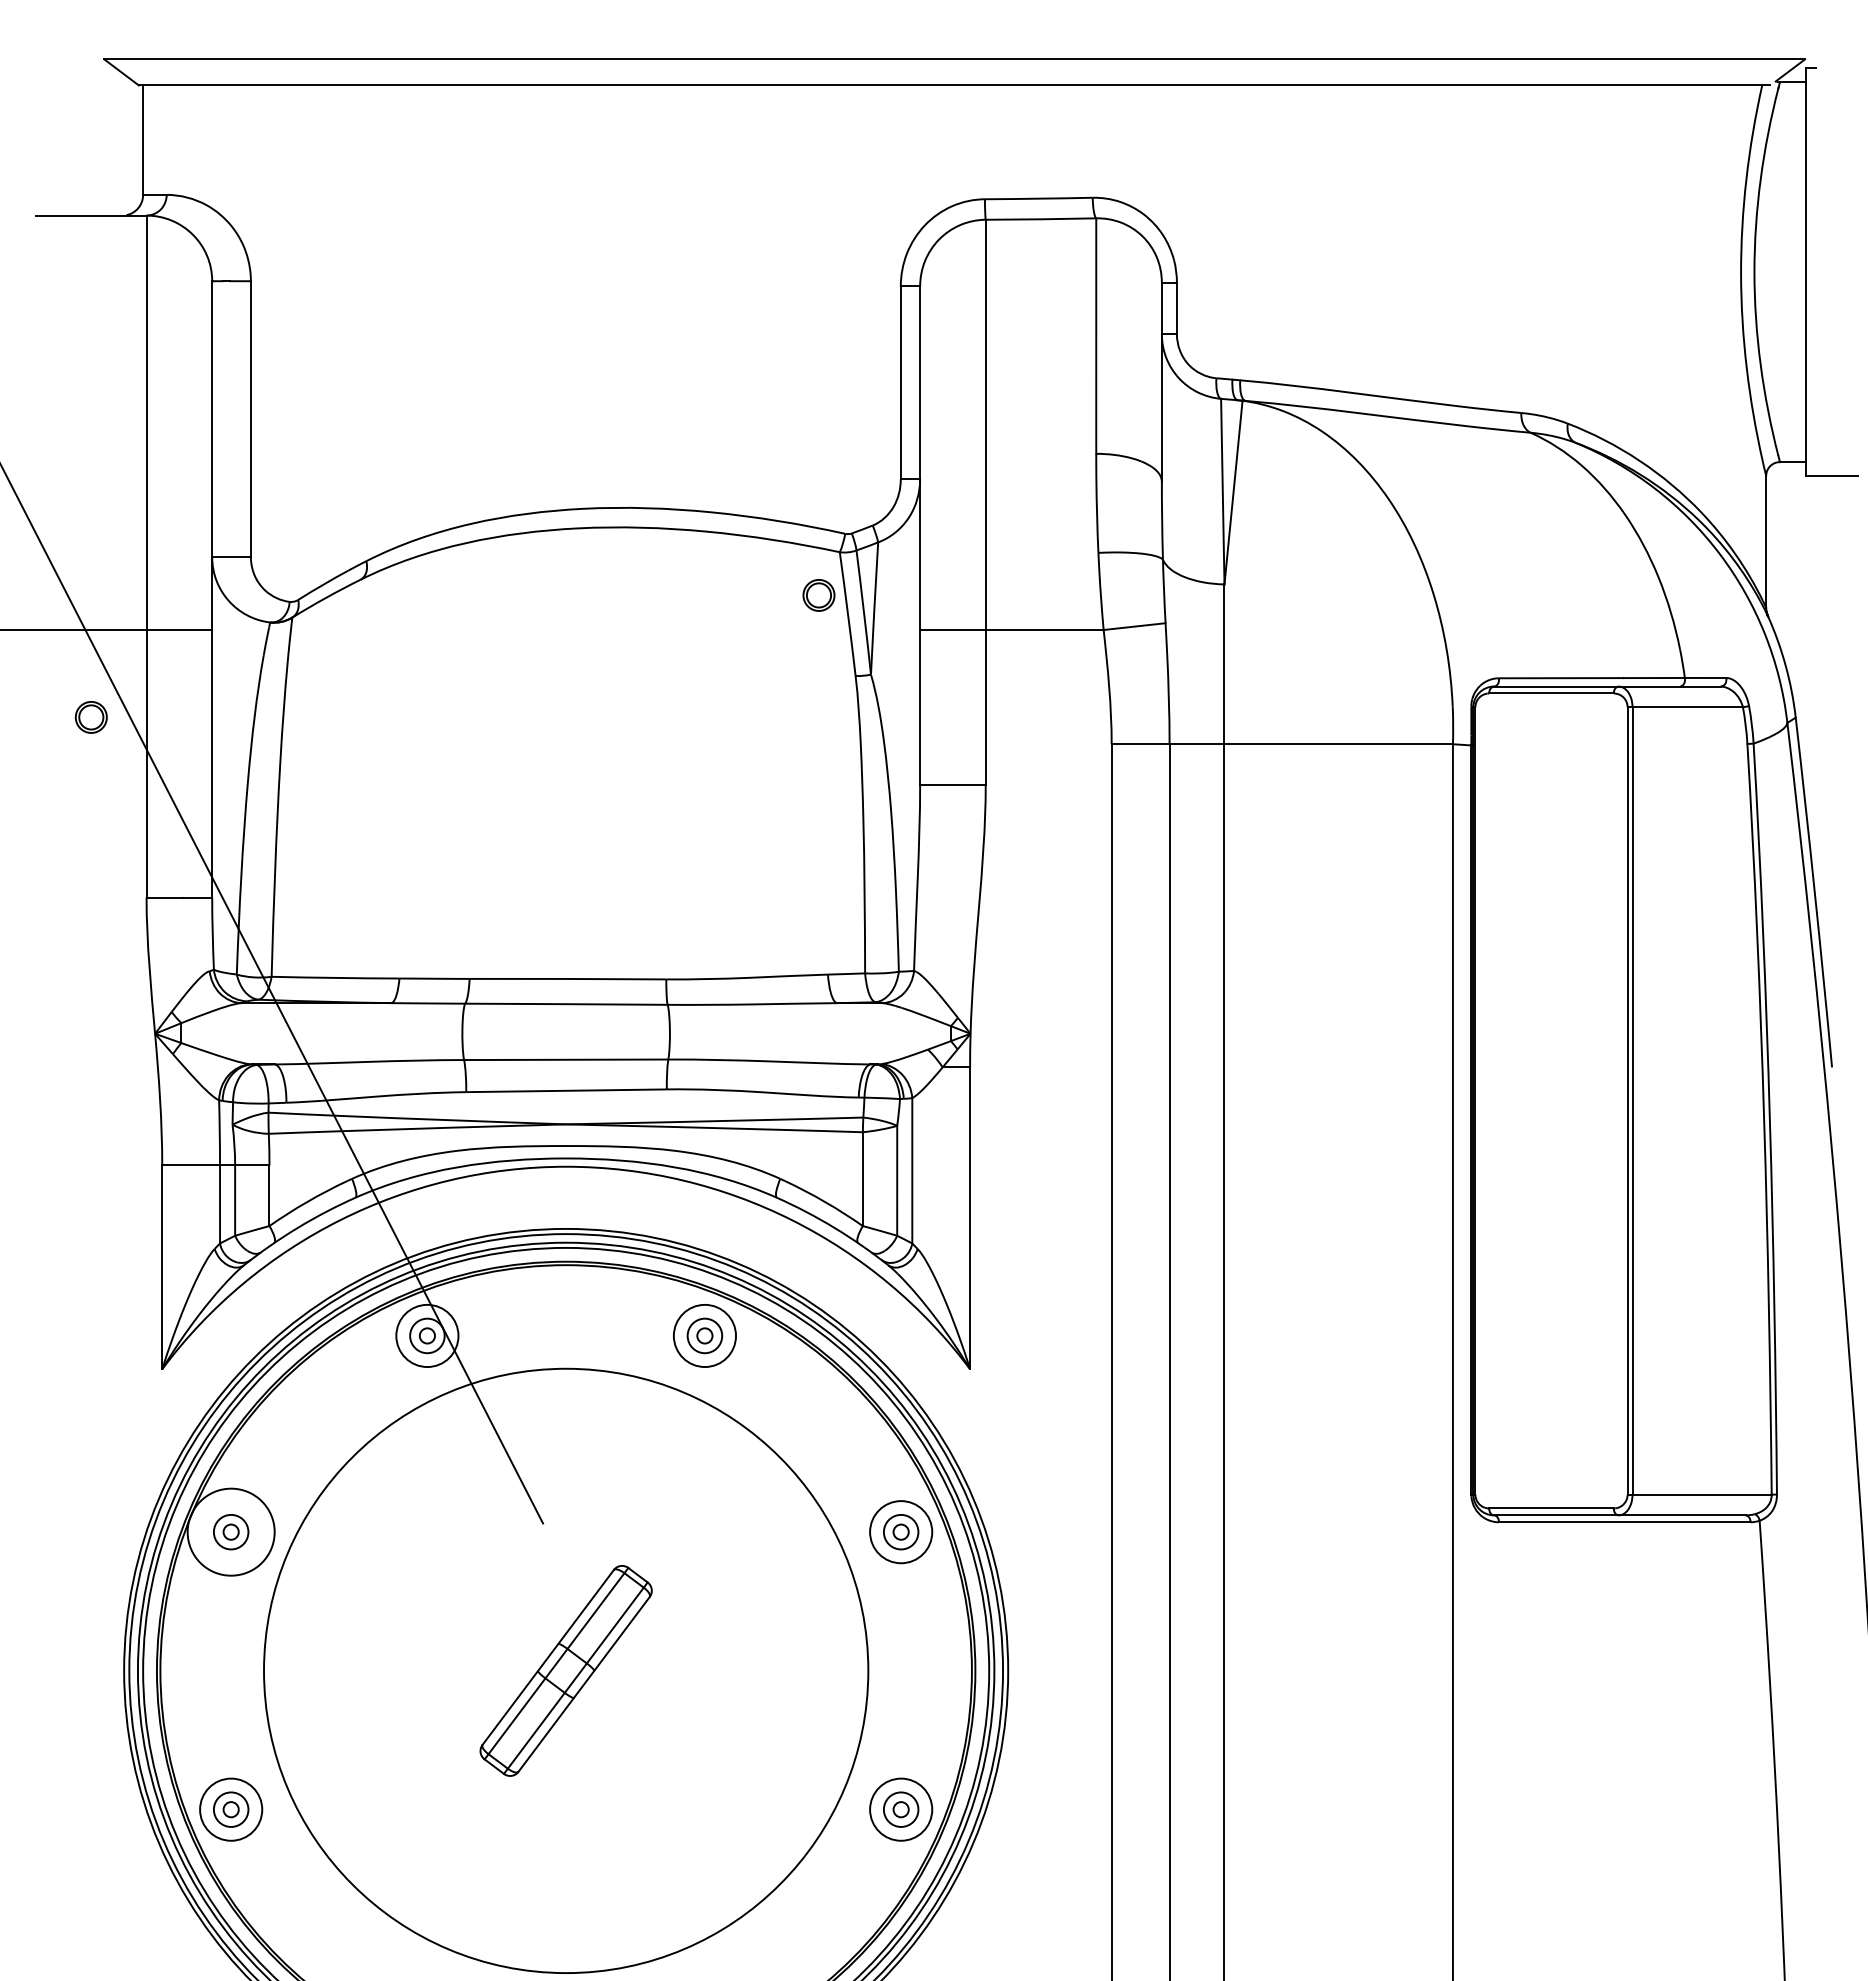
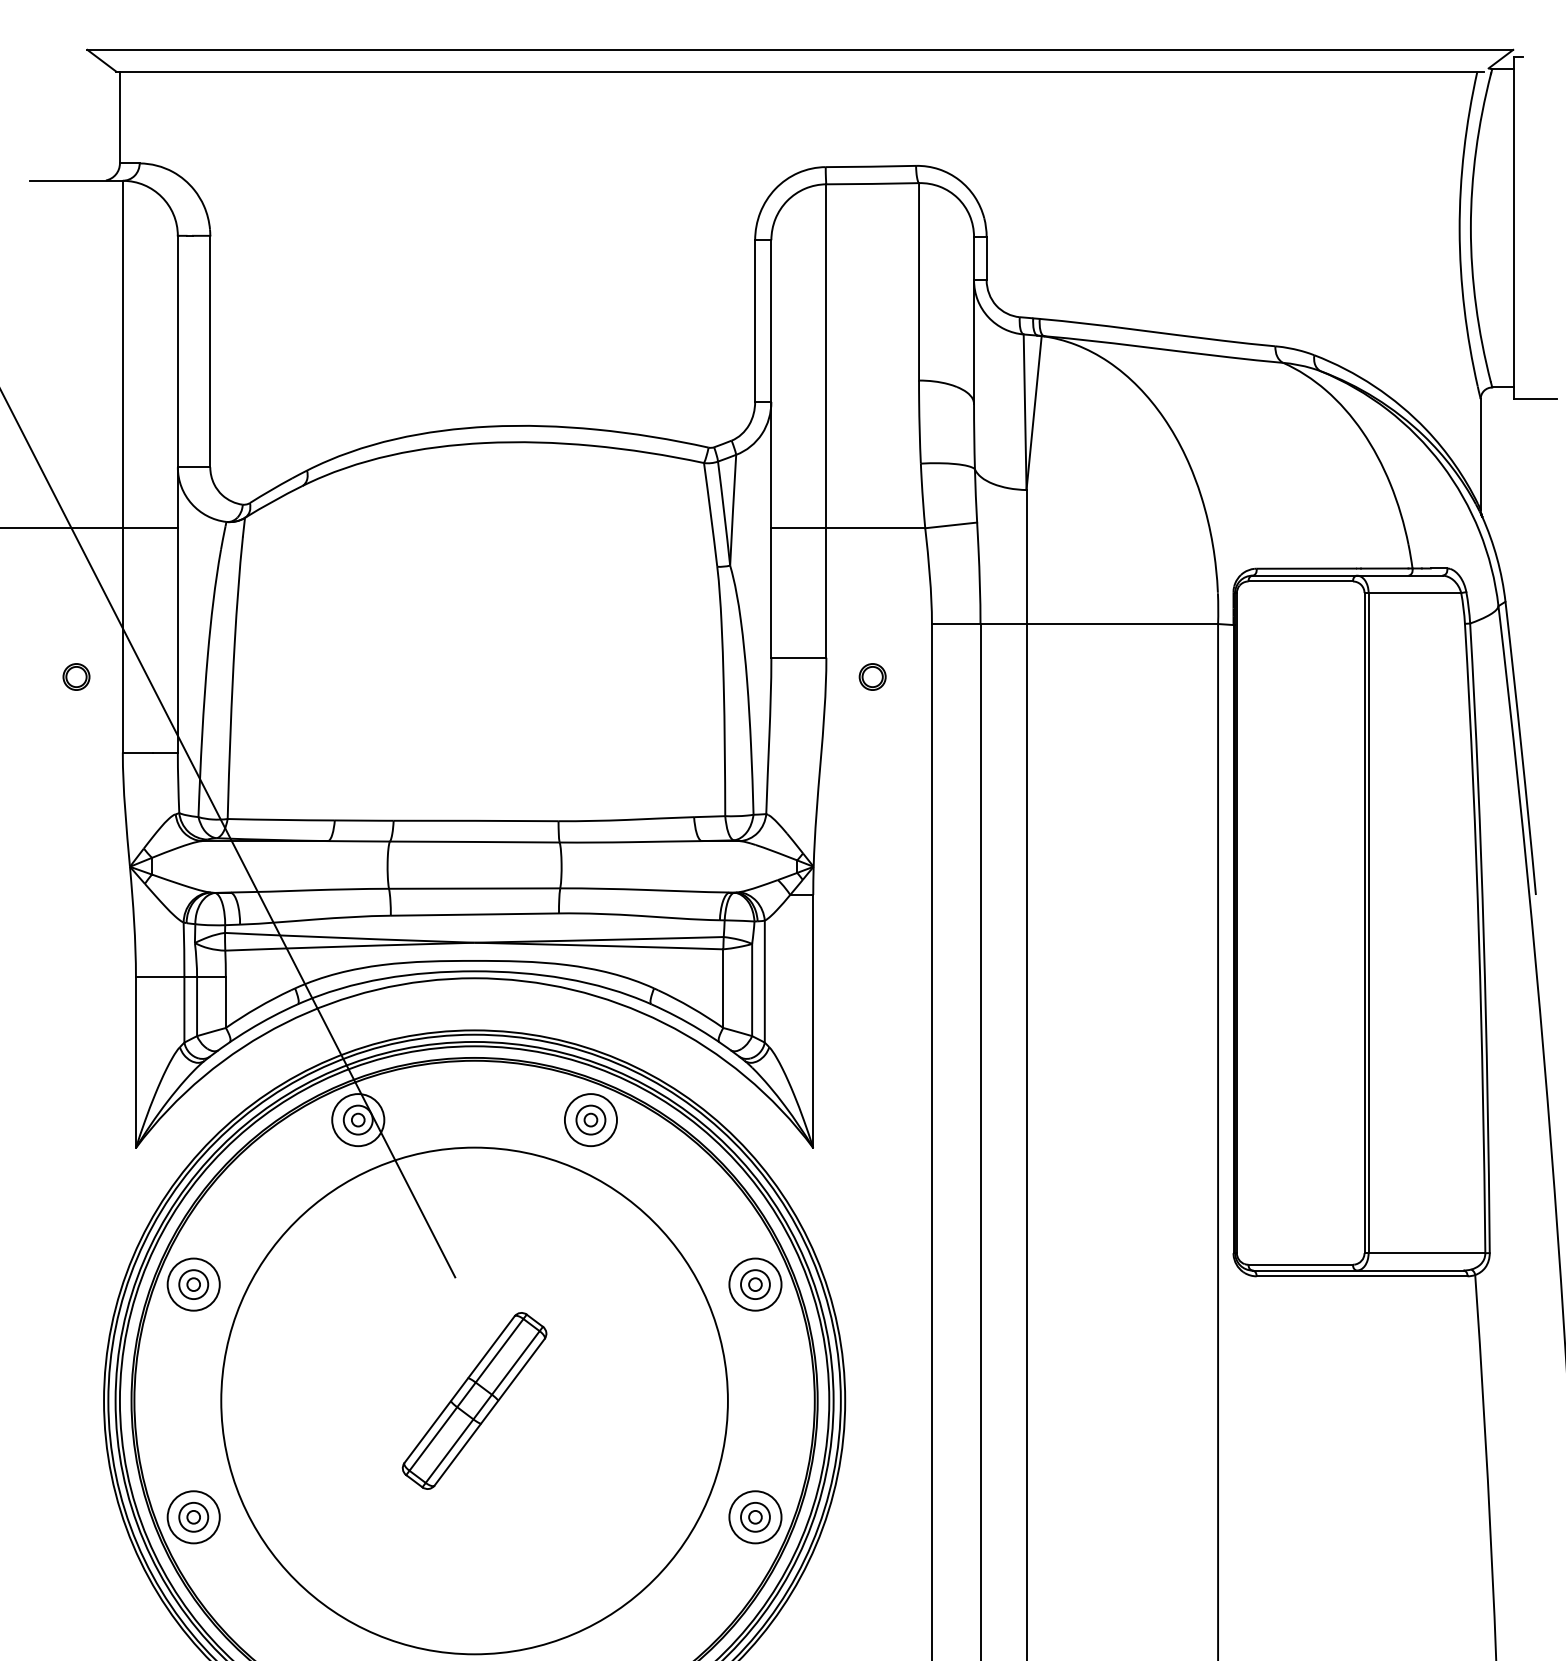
part: (818, 595) -> (872, 677), moved
part: (90, 717) -> (75, 677), moved
circle: (231, 1532) -> (194, 1284), size x0.71

